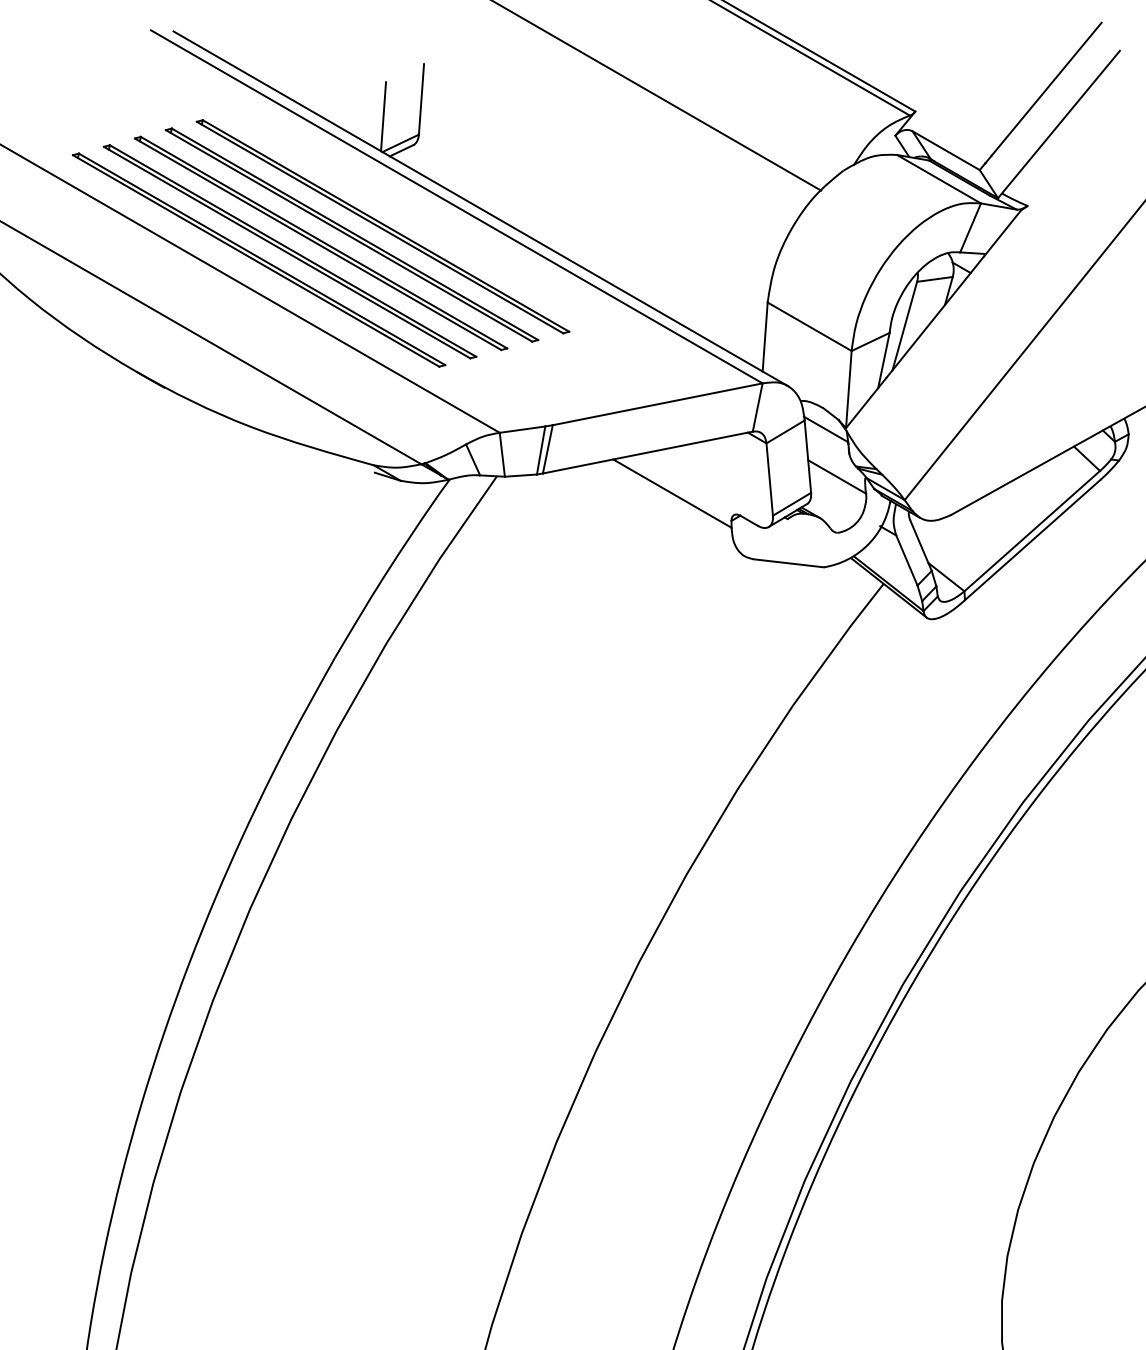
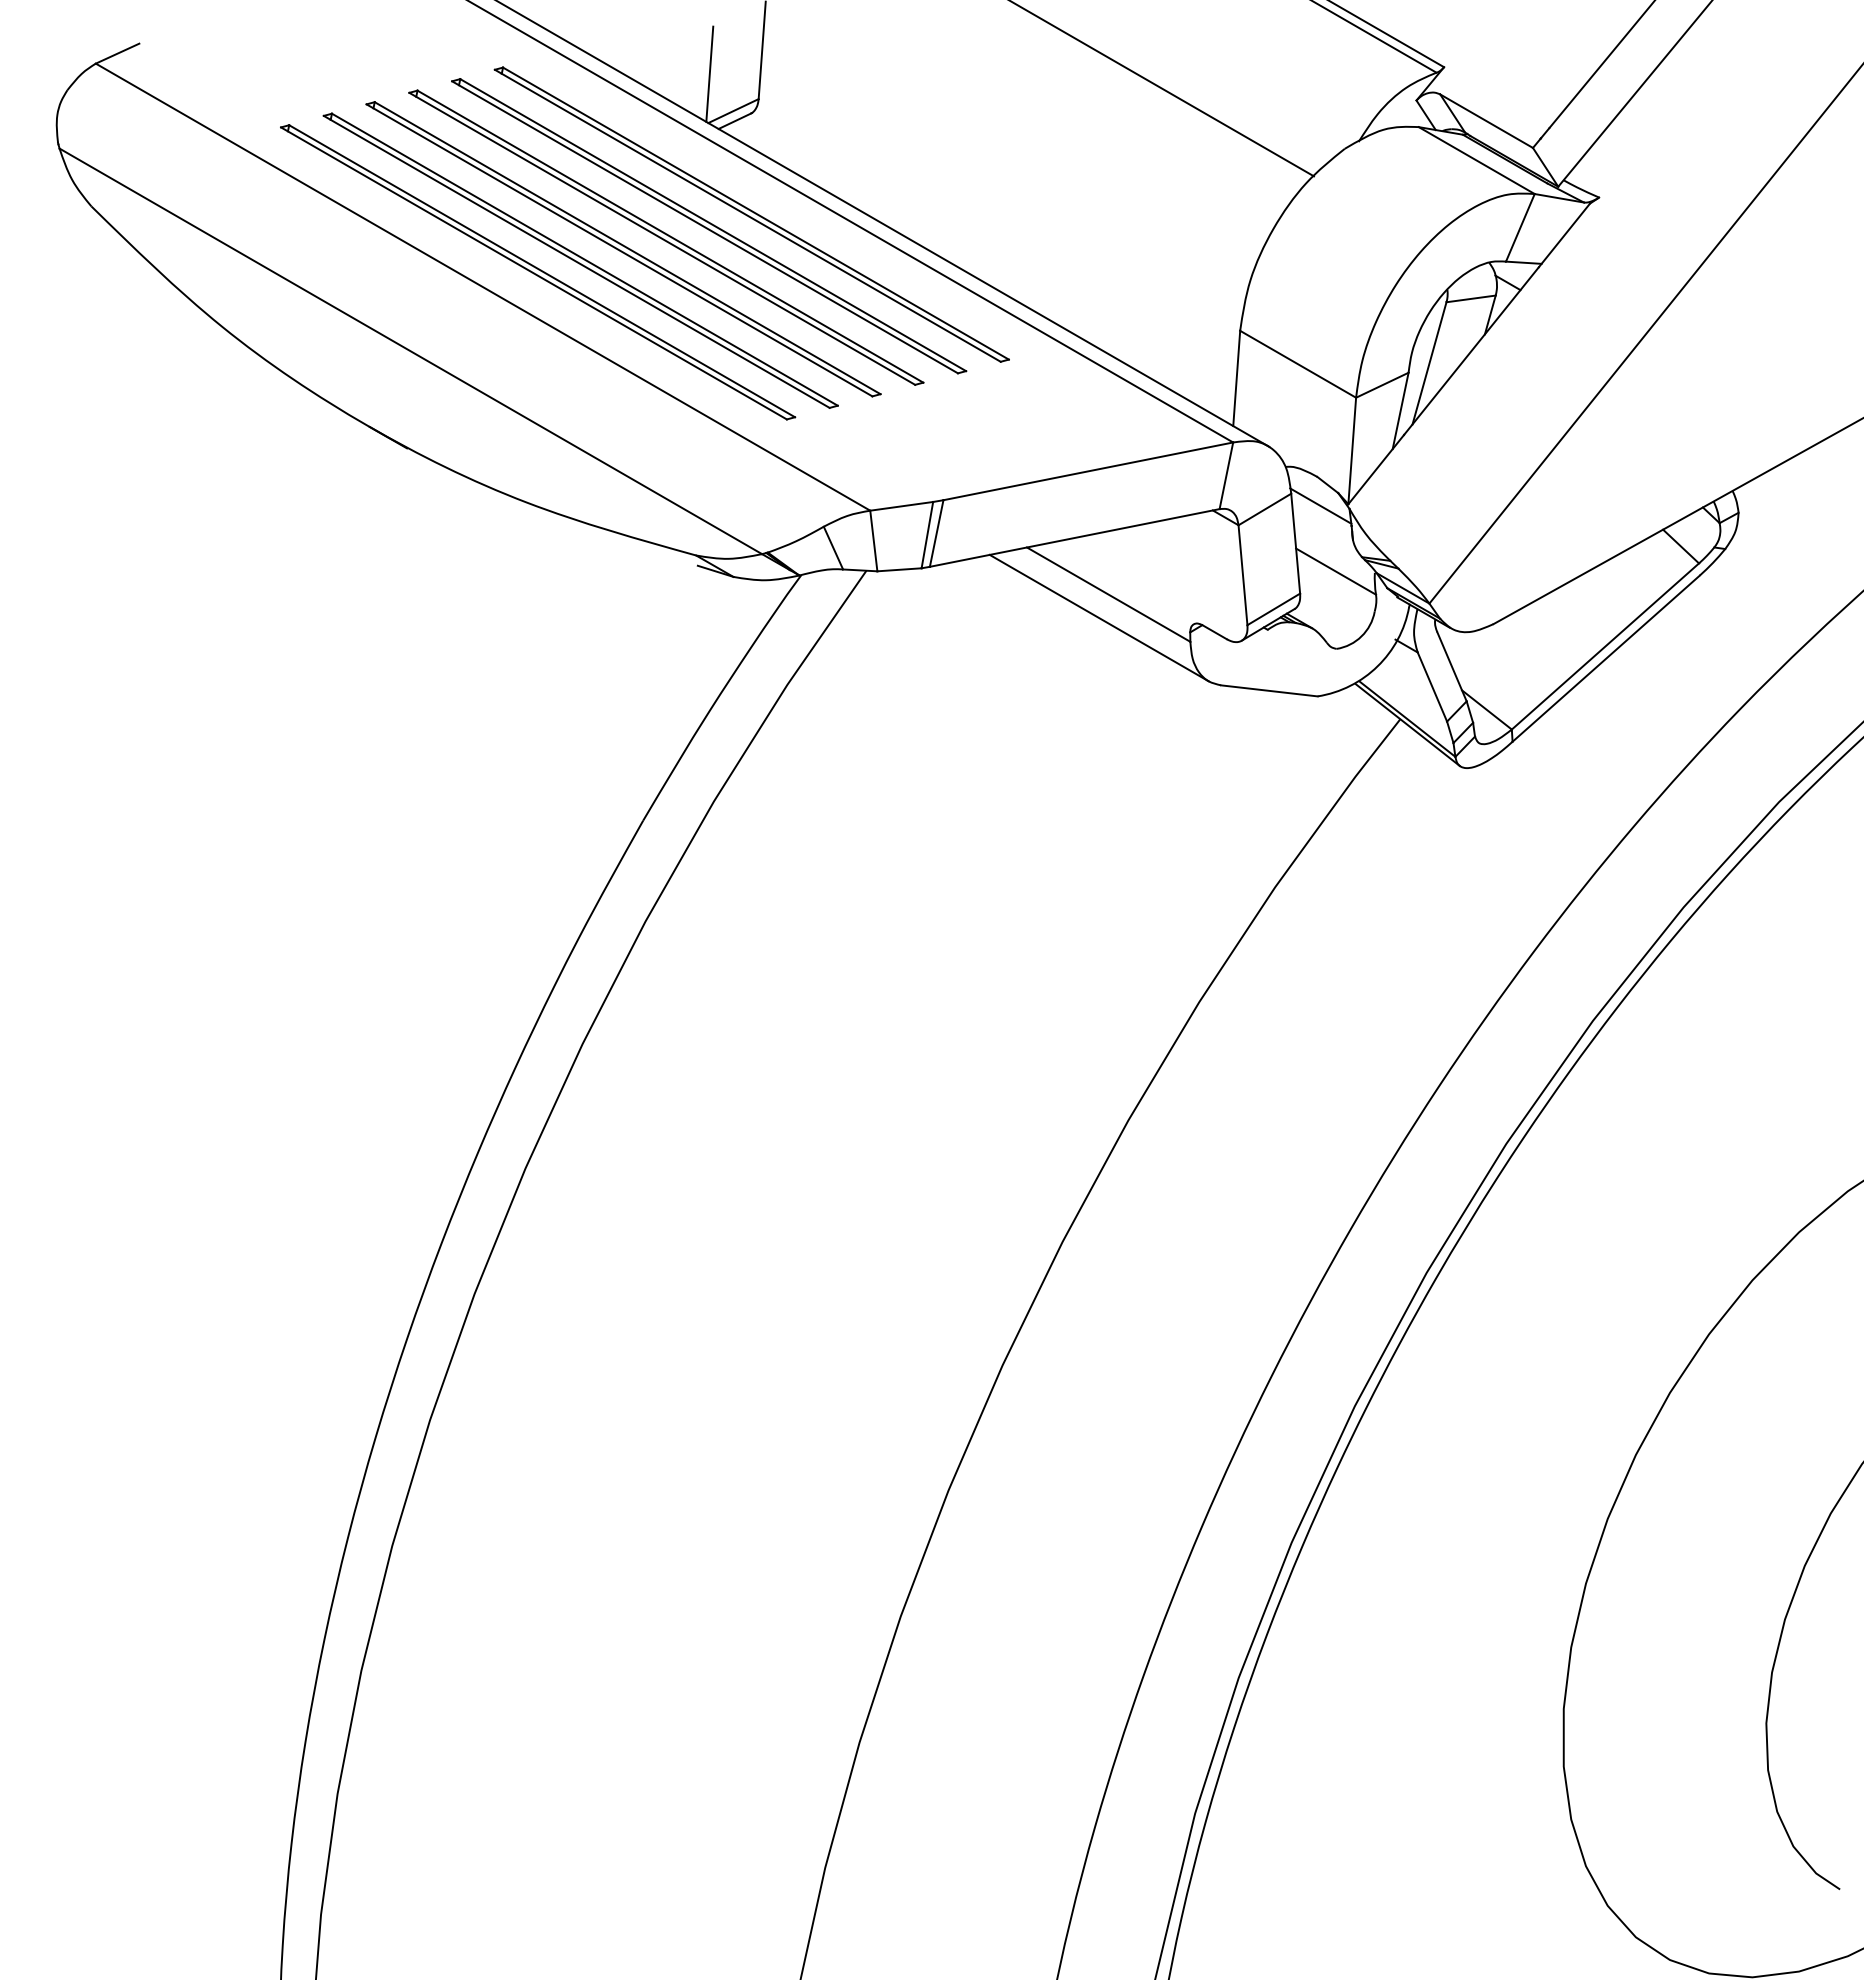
part: (413, 218) -> (751, 214), added
line: (665, 510) -> (1098, 617), added

